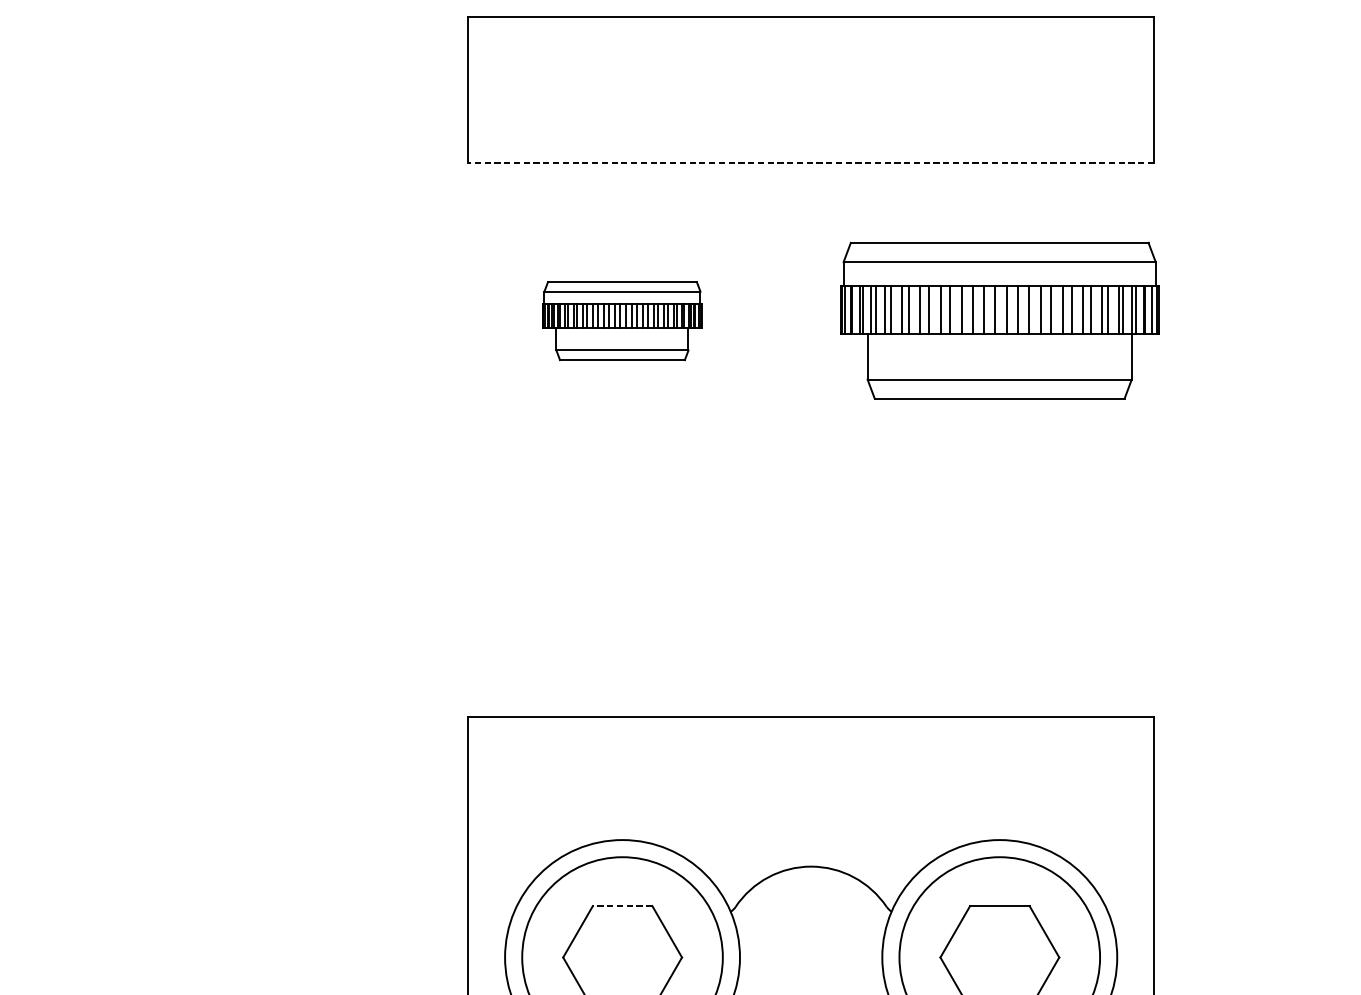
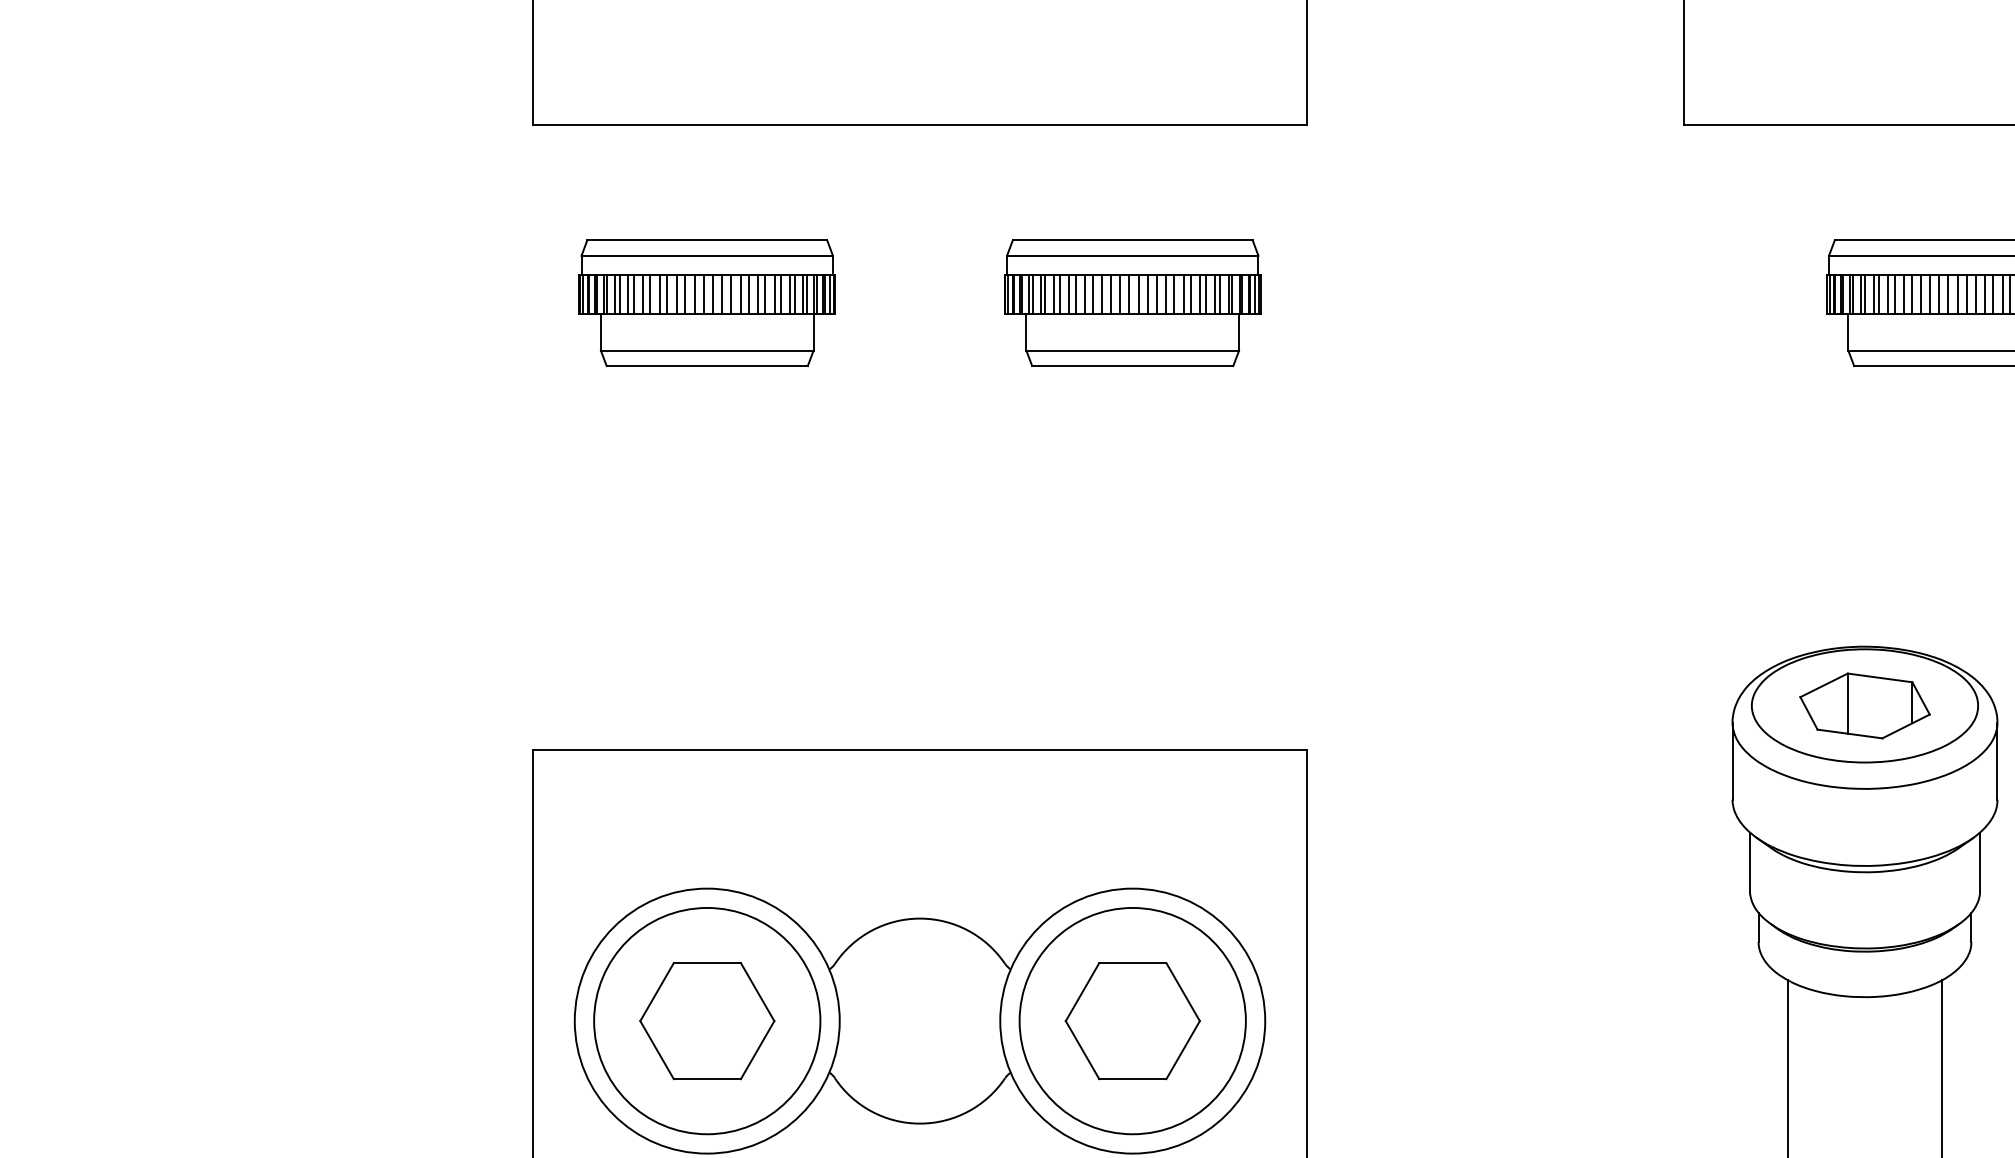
line: (811, 162) -> (920, 124), dashed -> solid
part: (621, 321) -> (706, 303), size x1.43
part: (999, 321) -> (1132, 303), size x0.71
line: (622, 906) -> (707, 963), dashed -> solid

